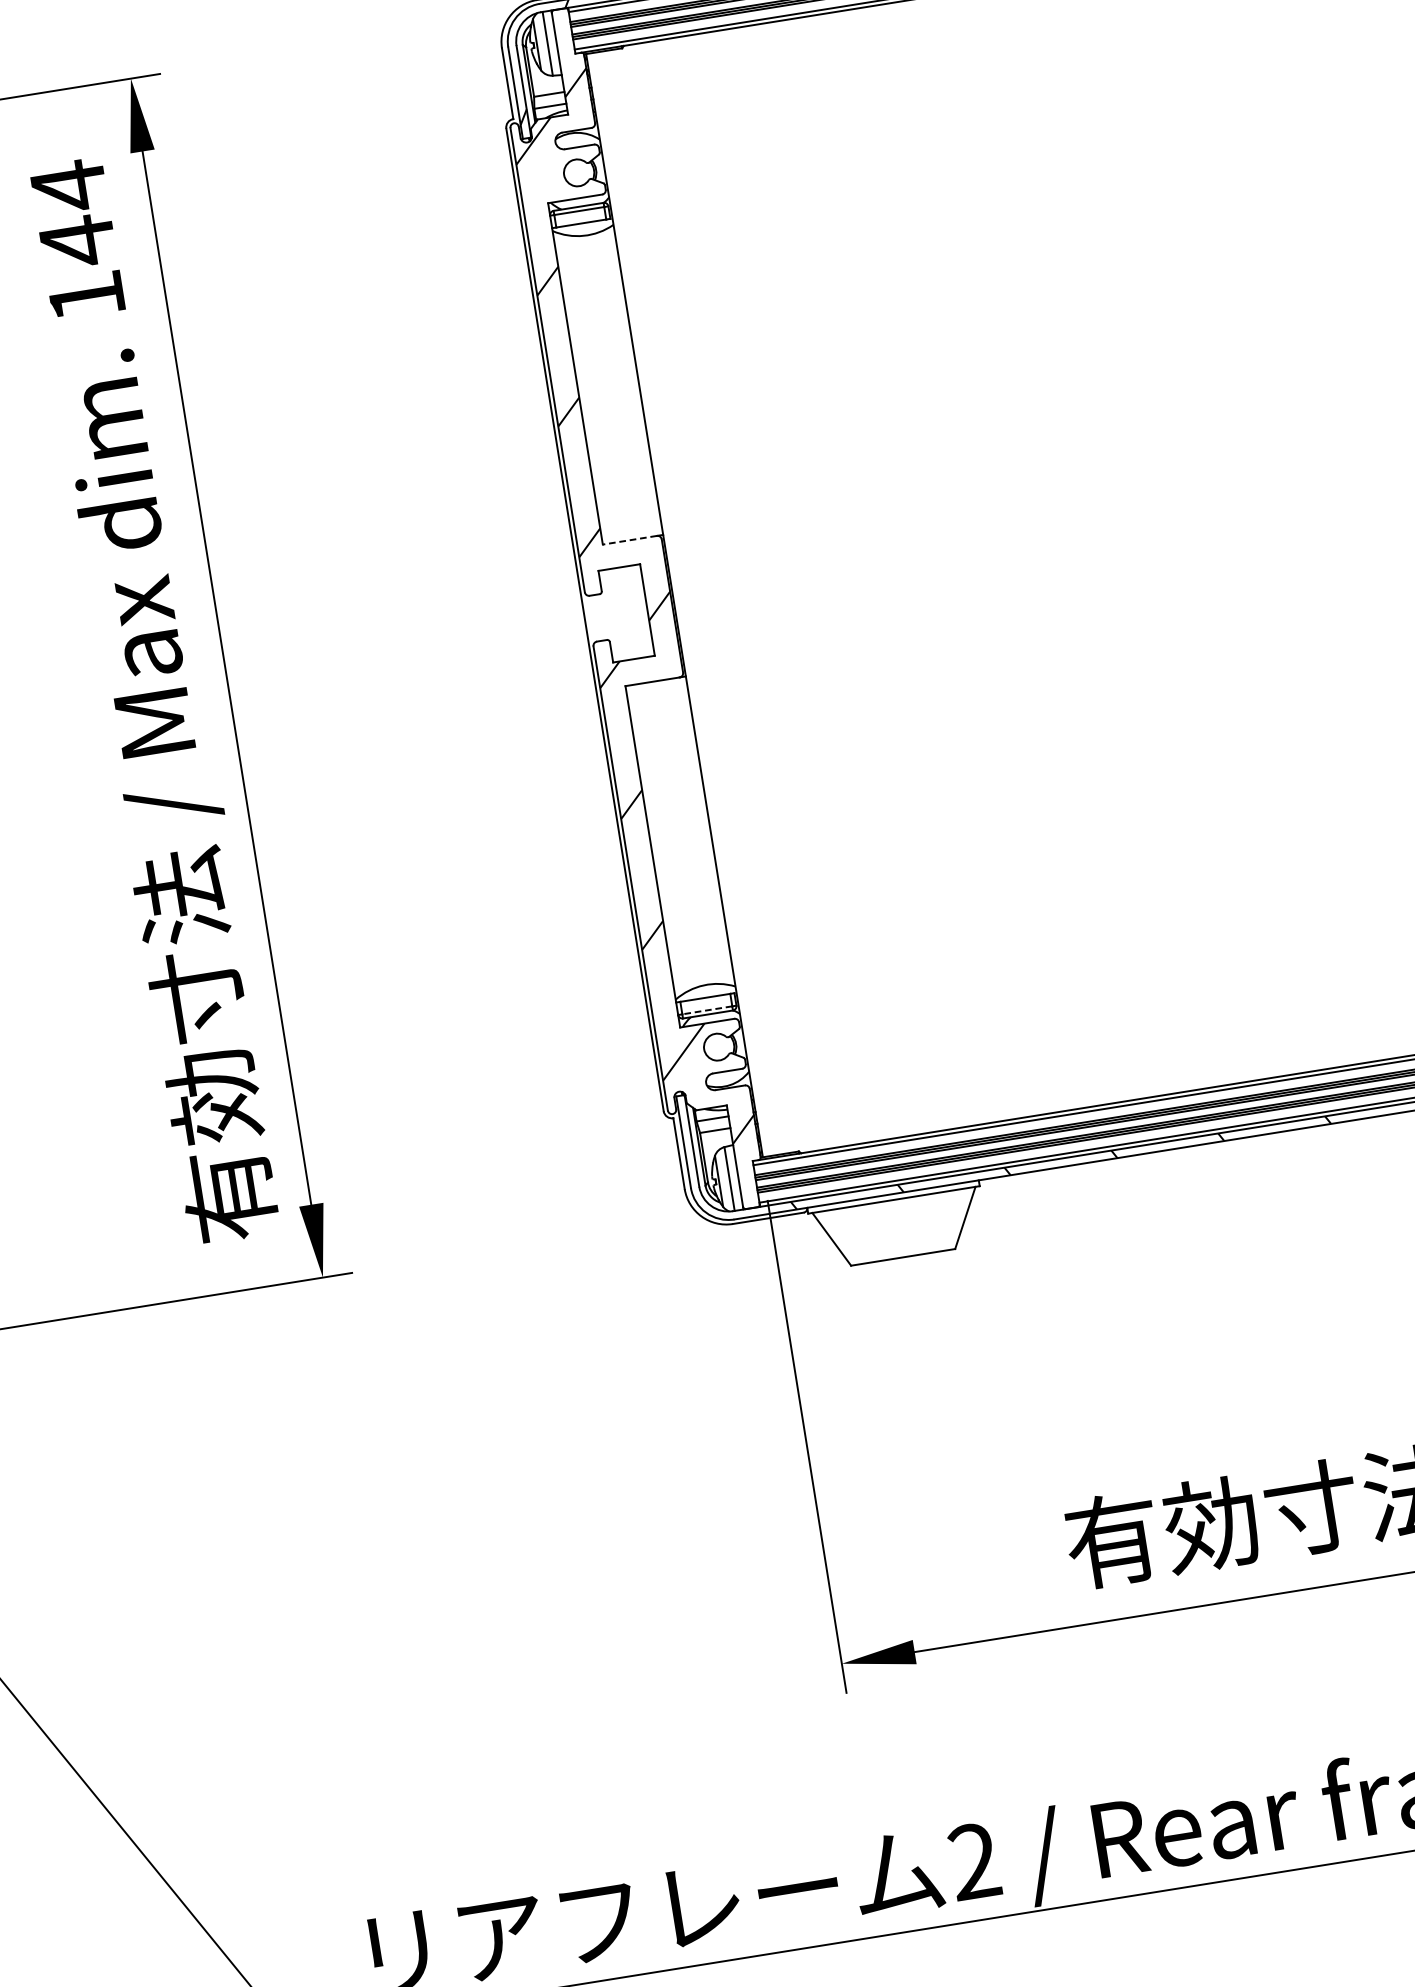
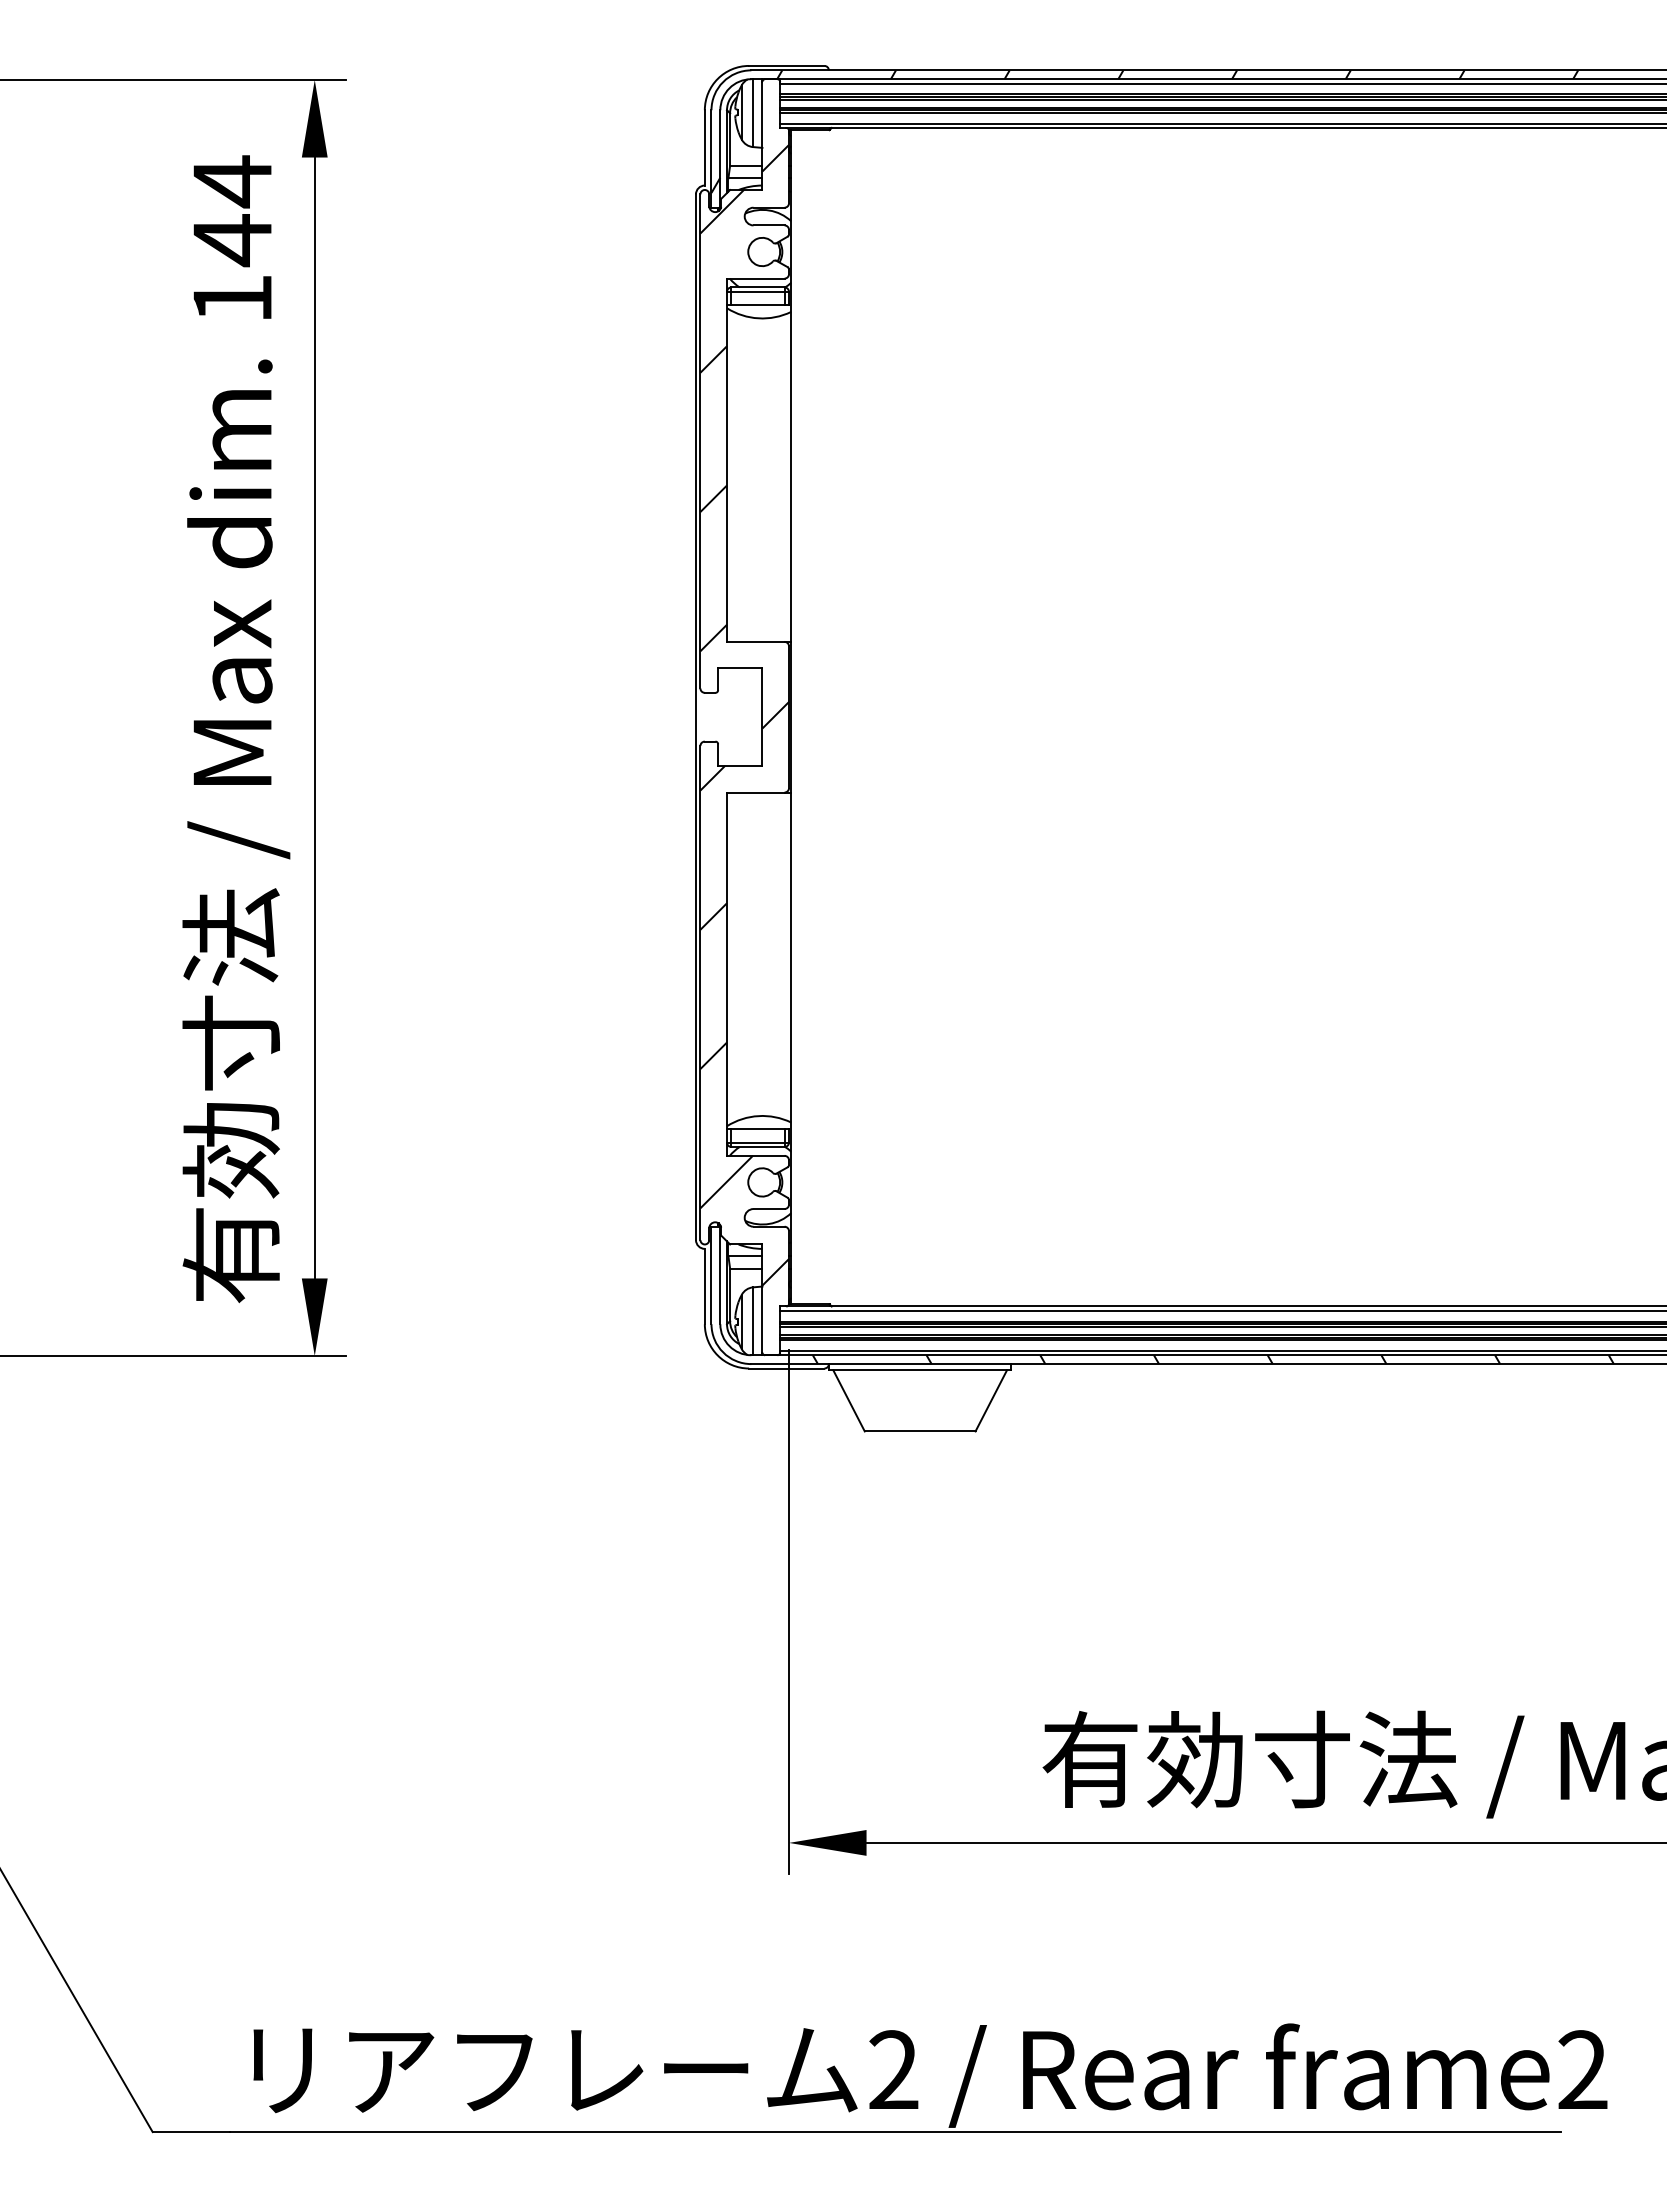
line: (629, 539) -> (755, 641), dashed -> solid
line: (707, 1010) -> (758, 1142), dashed -> solid

